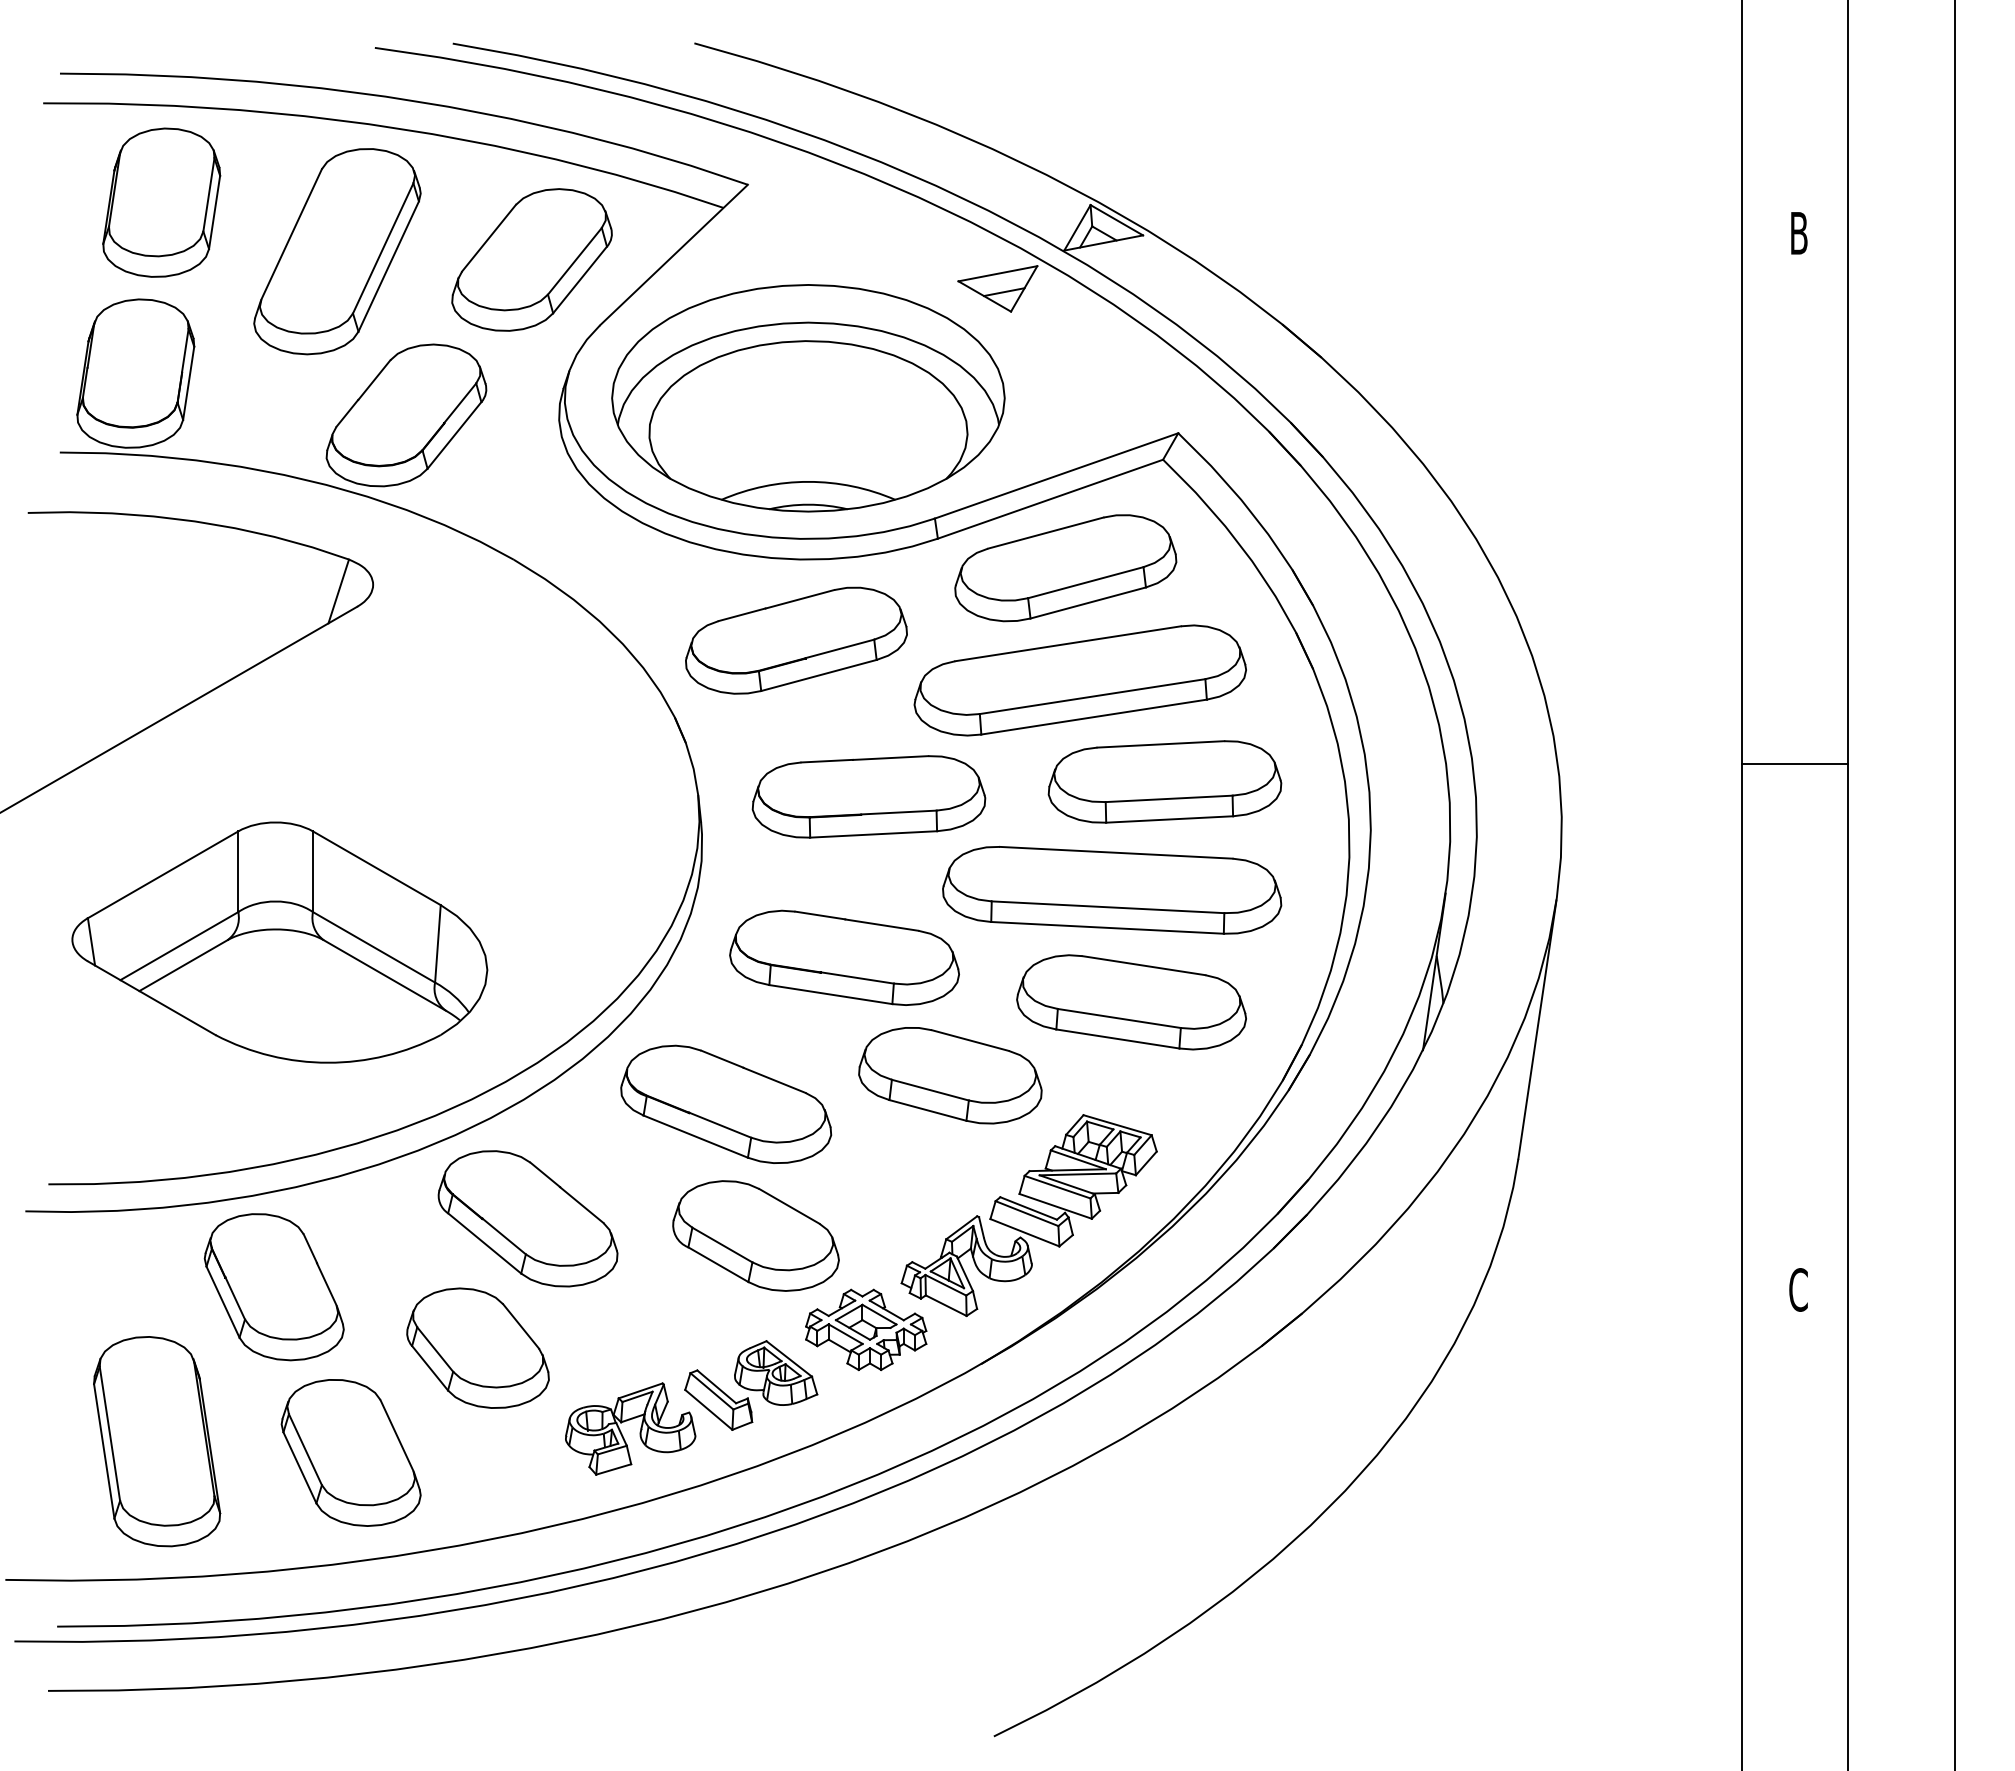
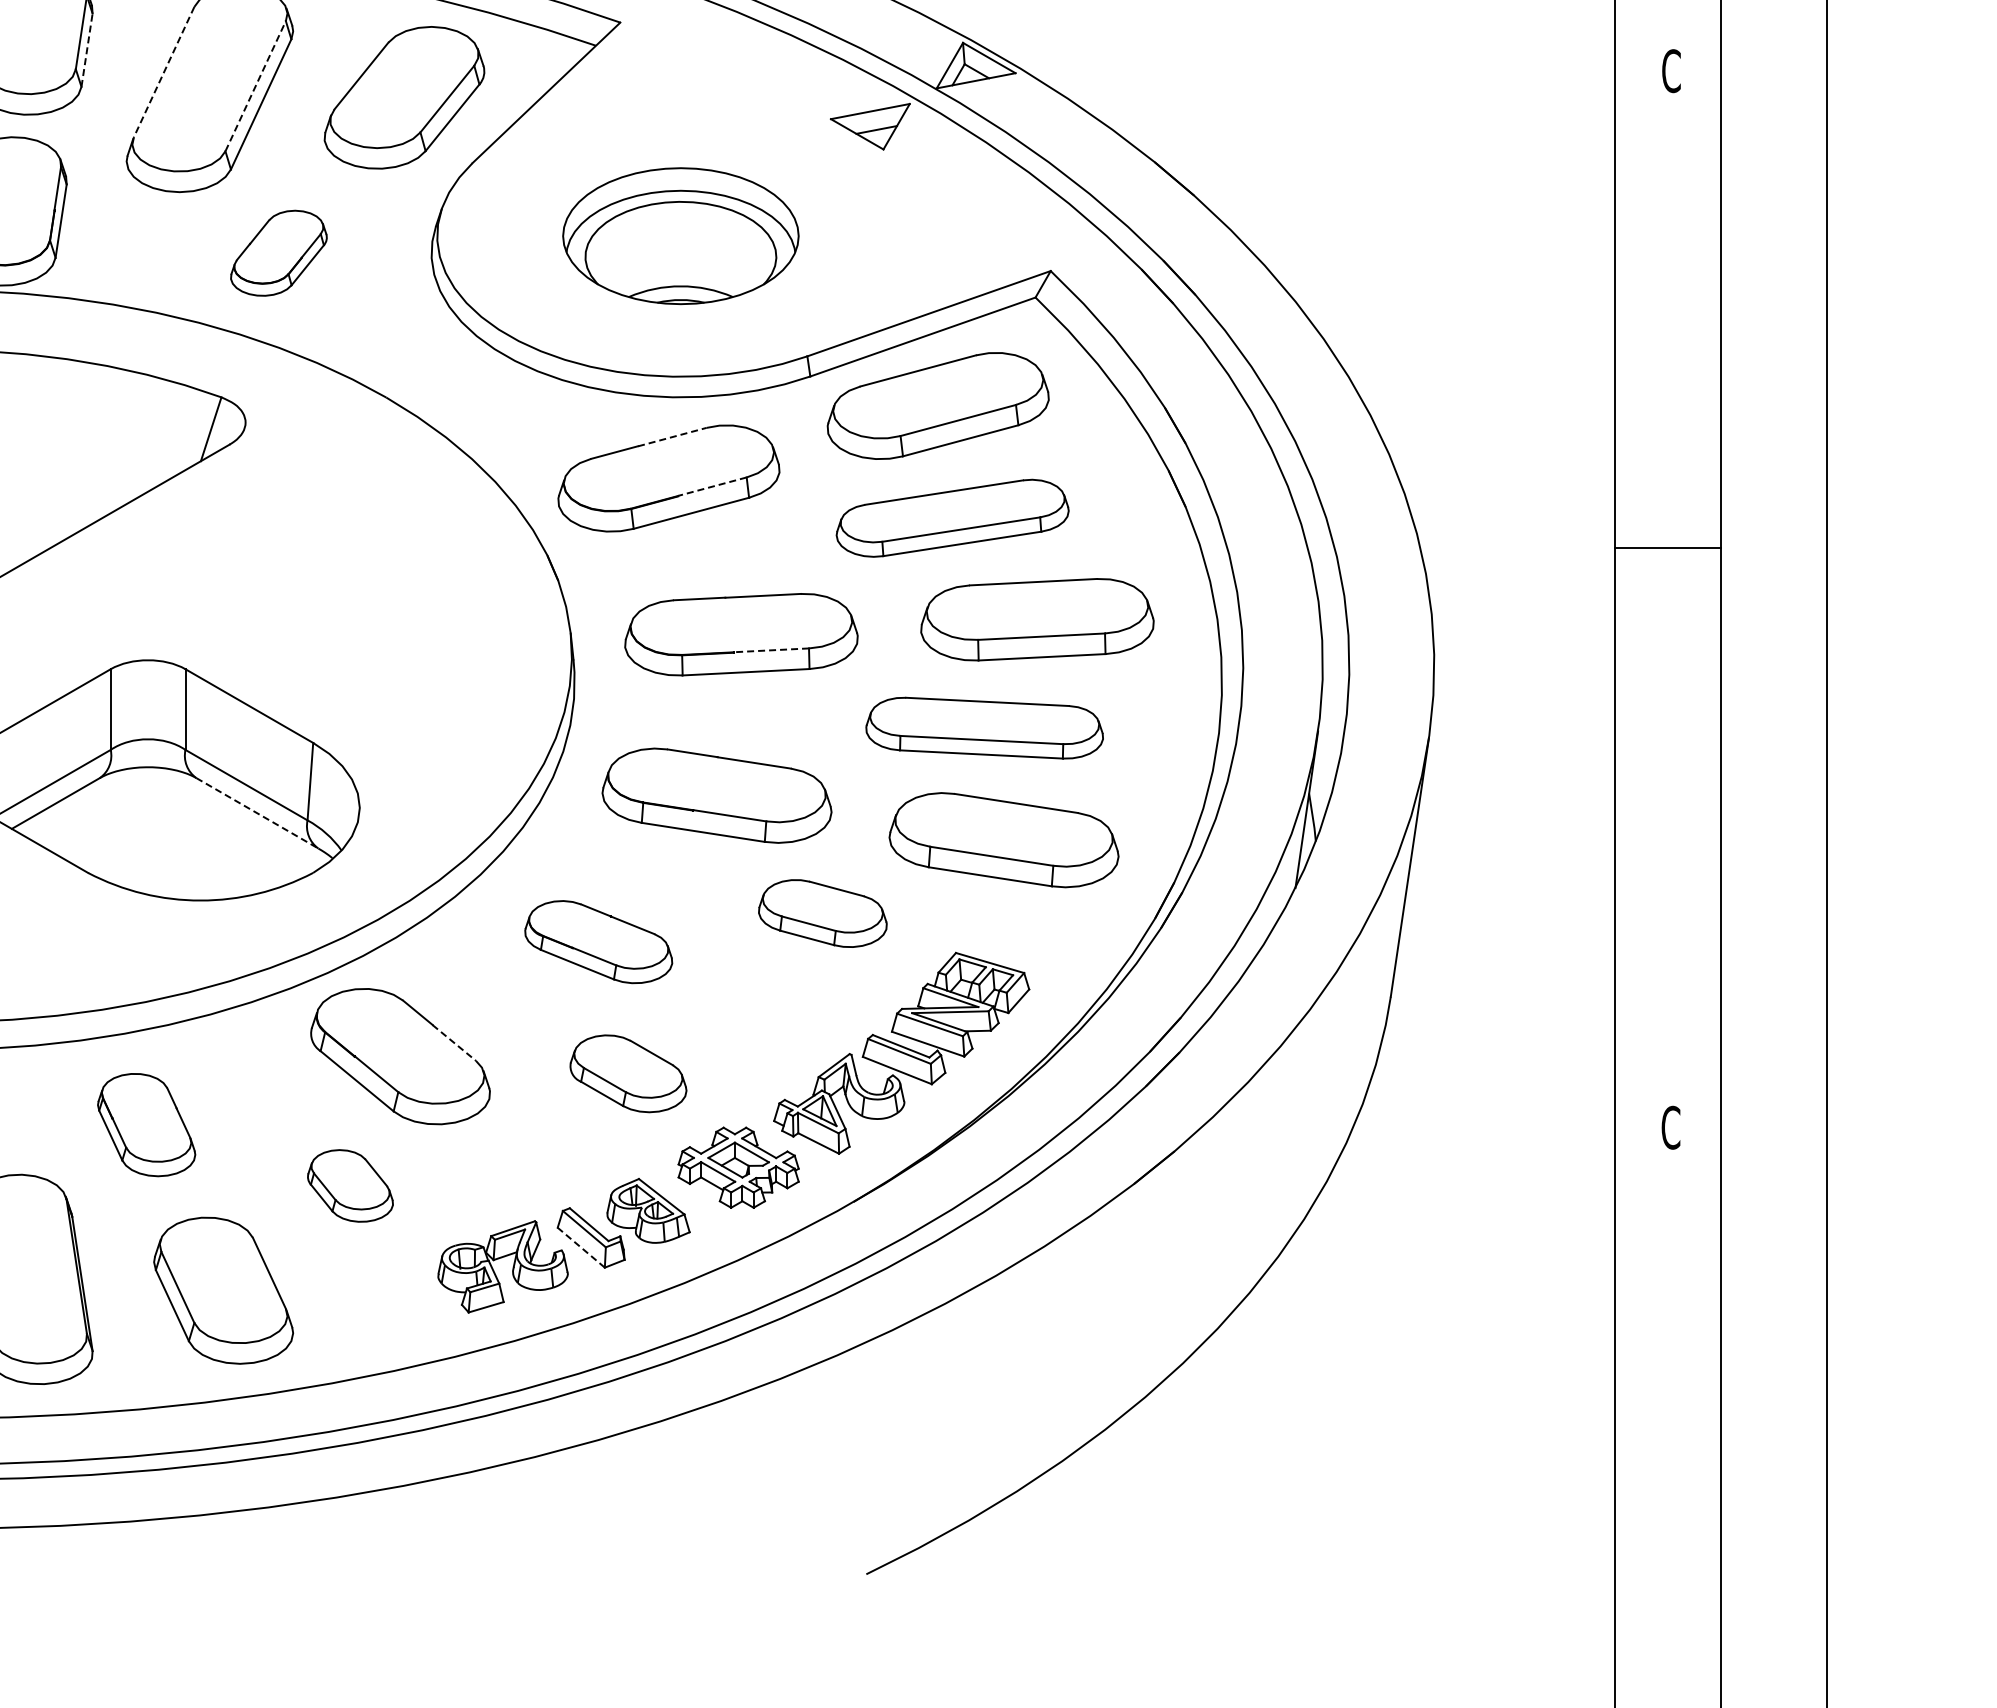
line: (214, 211) -> (86, 49), solid -> dashed
text: (1798, 233) -> (1670, 71), B -> C
line: (291, 234) -> (163, 72), solid -> dashed
line: (383, 248) -> (255, 86), solid -> dashed
part: (808, 398) -> (680, 236), size x0.6
part: (406, 415) -> (278, 253), size x0.6
line: (799, 599) -> (671, 437), solid -> dashed
line: (839, 648) -> (711, 486), solid -> dashed
part: (1079, 680) -> (951, 518), size x0.7
line: (1795, 764) -> (1667, 548), moved
line: (898, 812) -> (770, 650), solid -> dashed
part: (1112, 890) -> (984, 728), size x0.7
line: (385, 975) -> (257, 813), solid -> dashed
part: (950, 1075) -> (822, 913), size x0.7
part: (726, 1103) -> (598, 941), size x0.7
line: (582, 1205) -> (454, 1043), solid -> dashed
part: (755, 1235) -> (627, 1073), size x0.7
part: (273, 1287) -> (145, 1125), size x0.7
part: (477, 1347) -> (349, 1185), size x0.6
line: (708, 1409) -> (580, 1247), solid -> dashed

